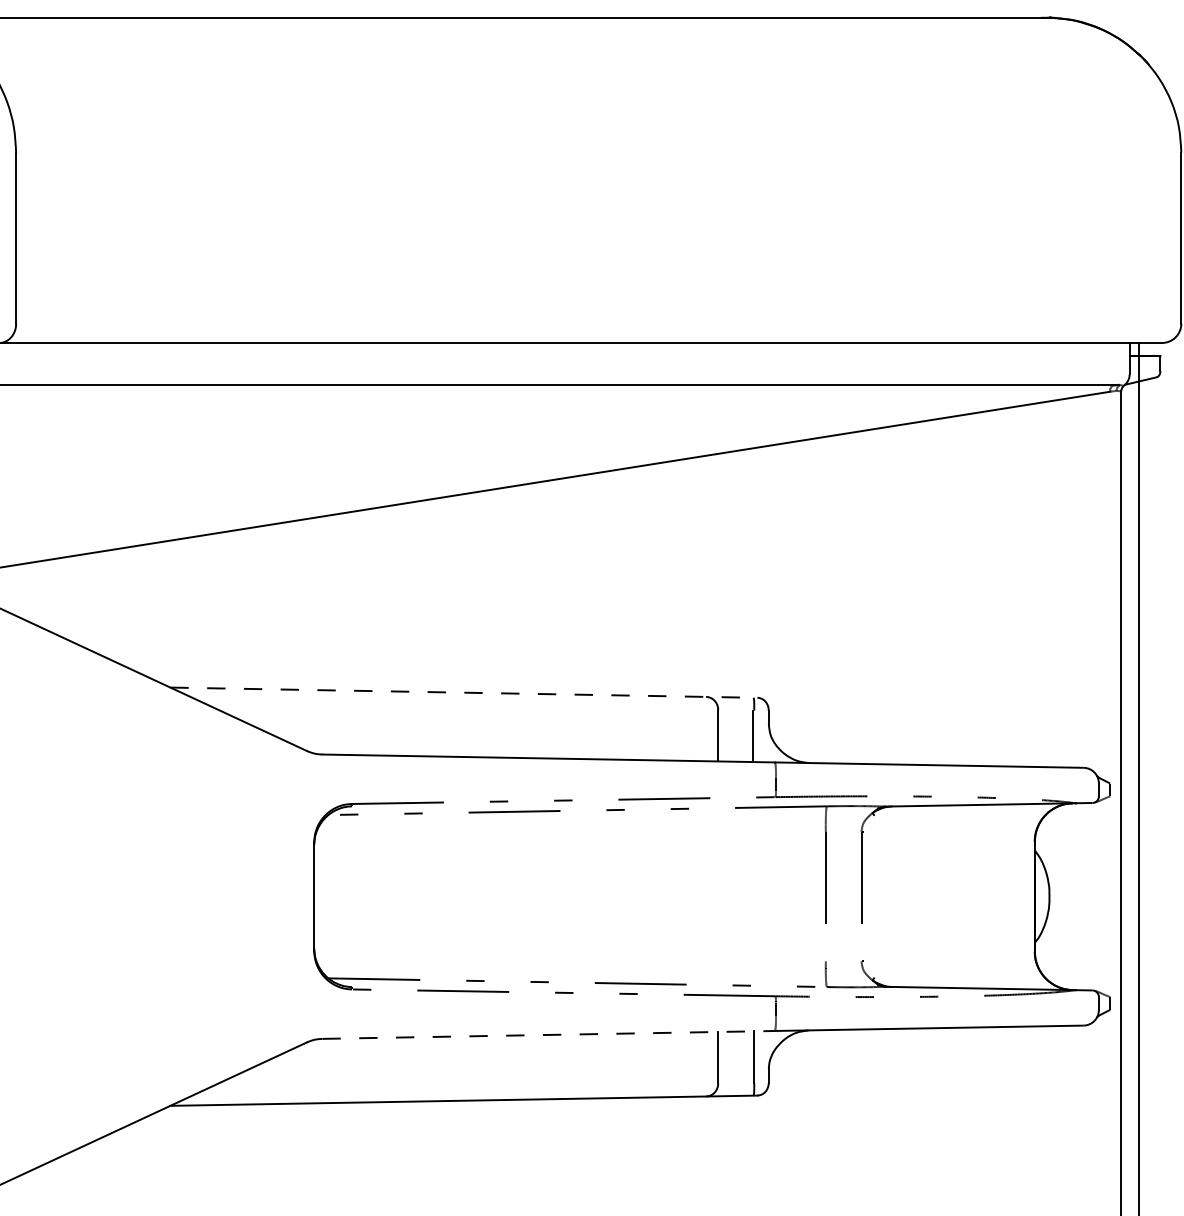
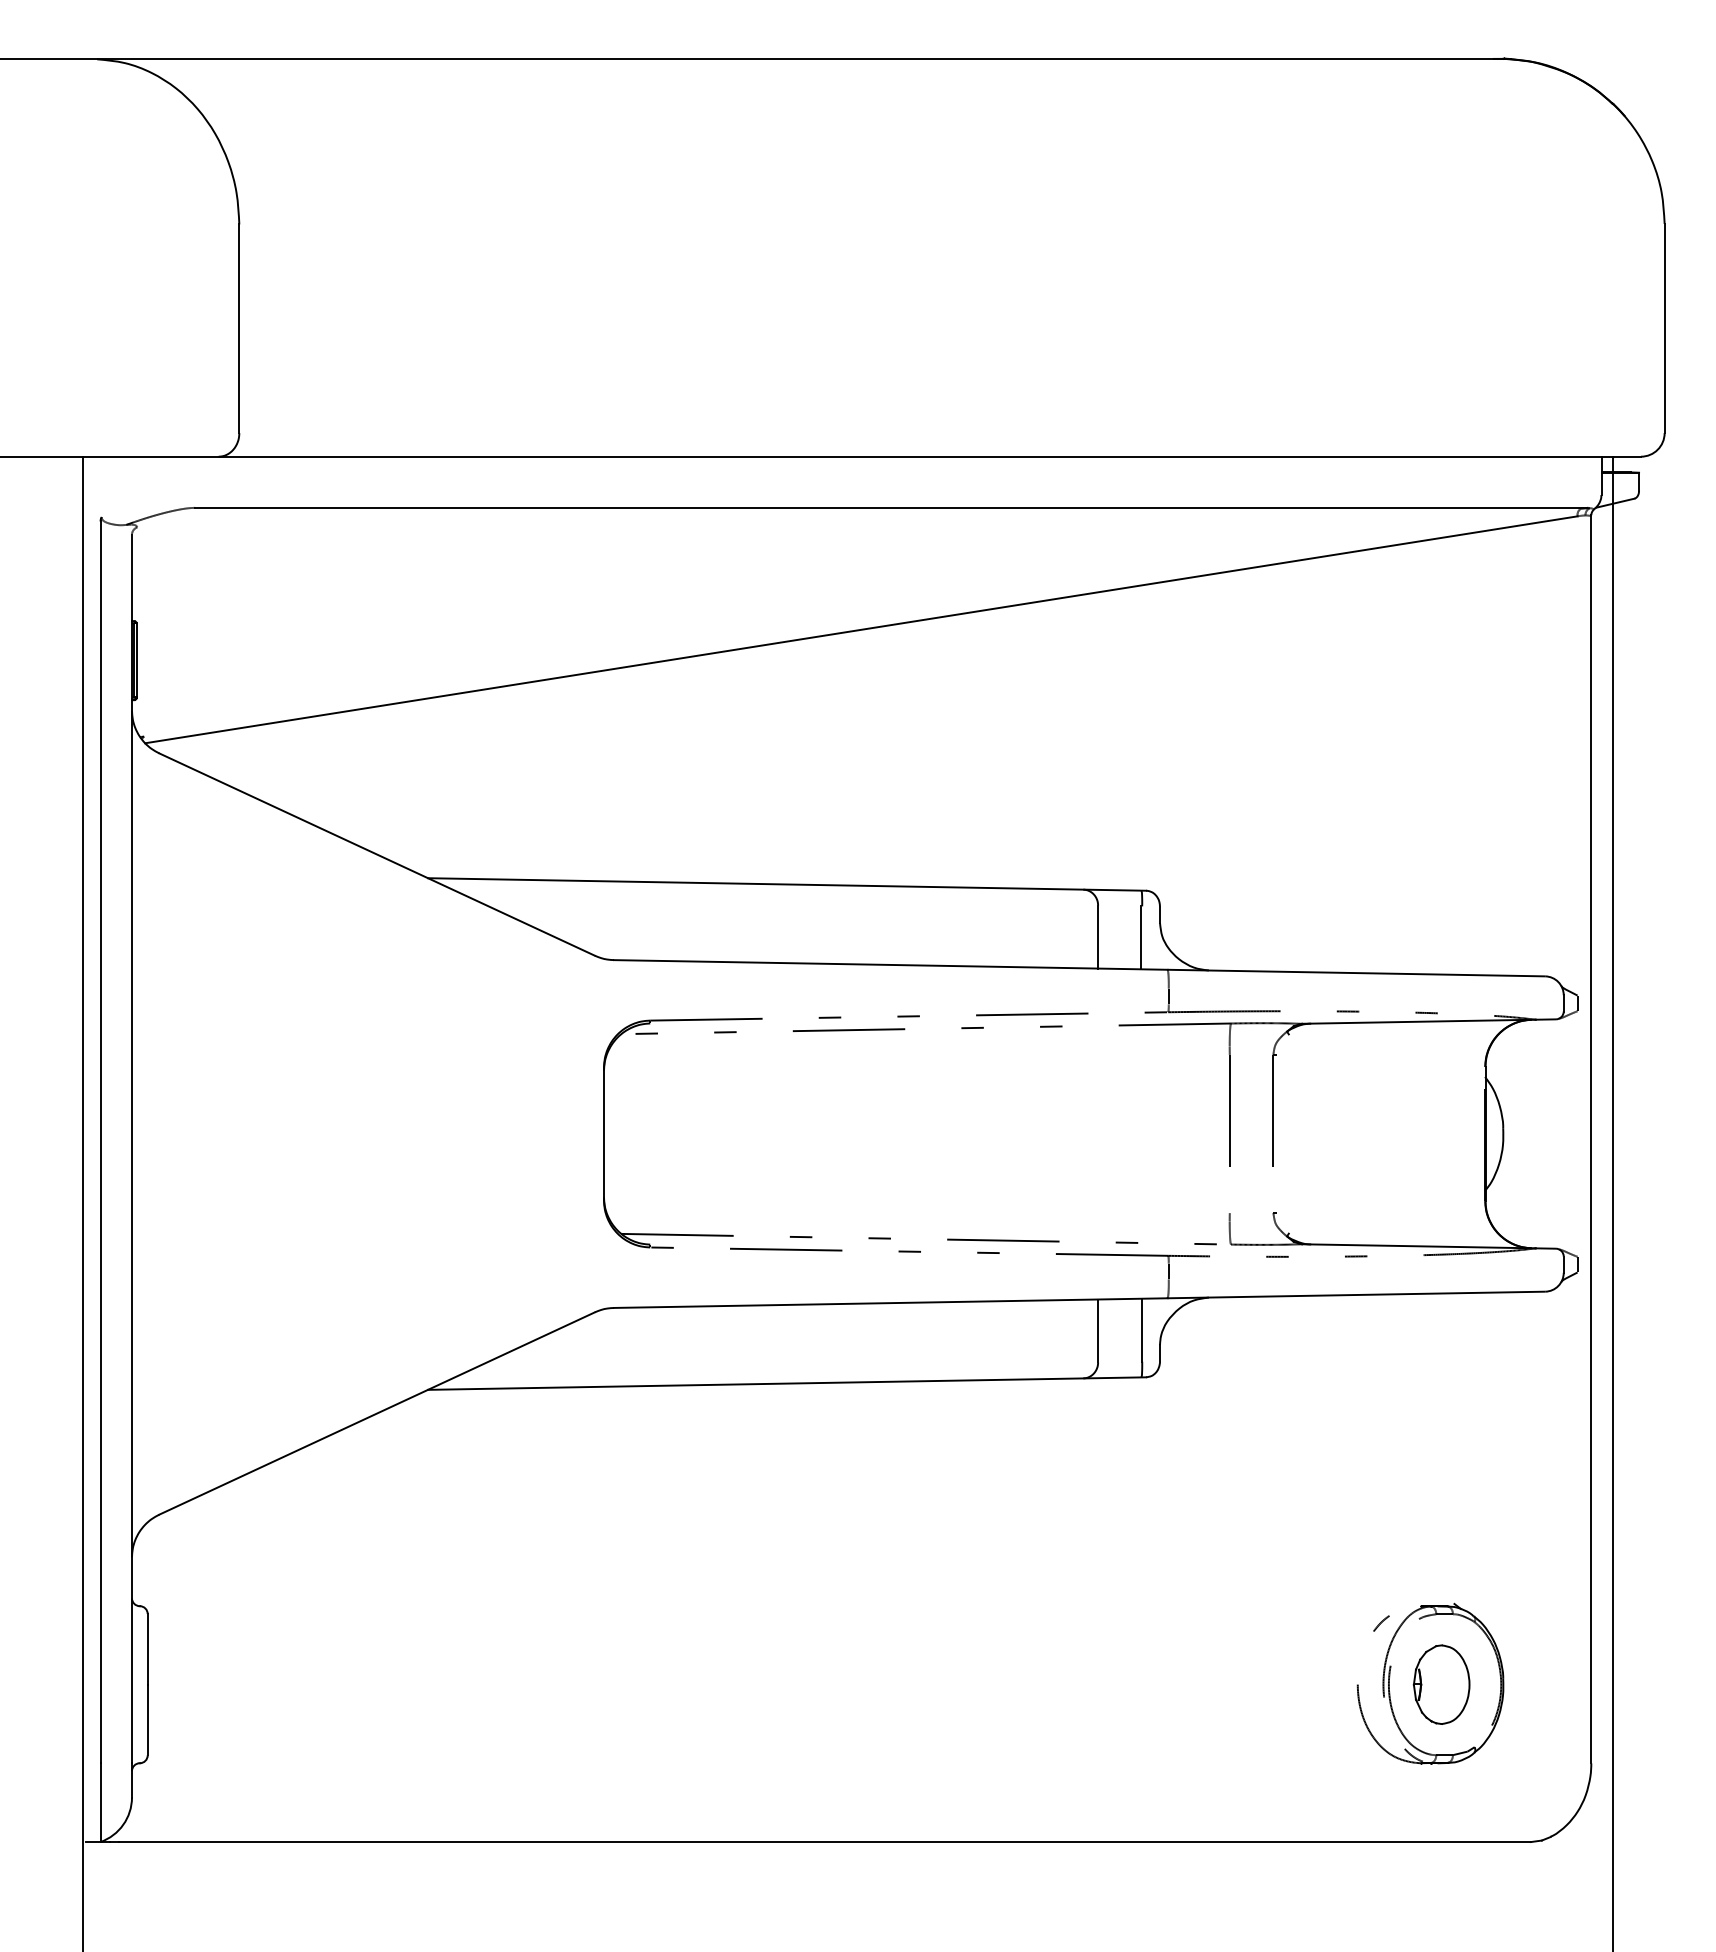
line: (464, 692) -> (787, 884), dashed -> solid
line: (548, 1035) -> (890, 1303), dashed -> solid

